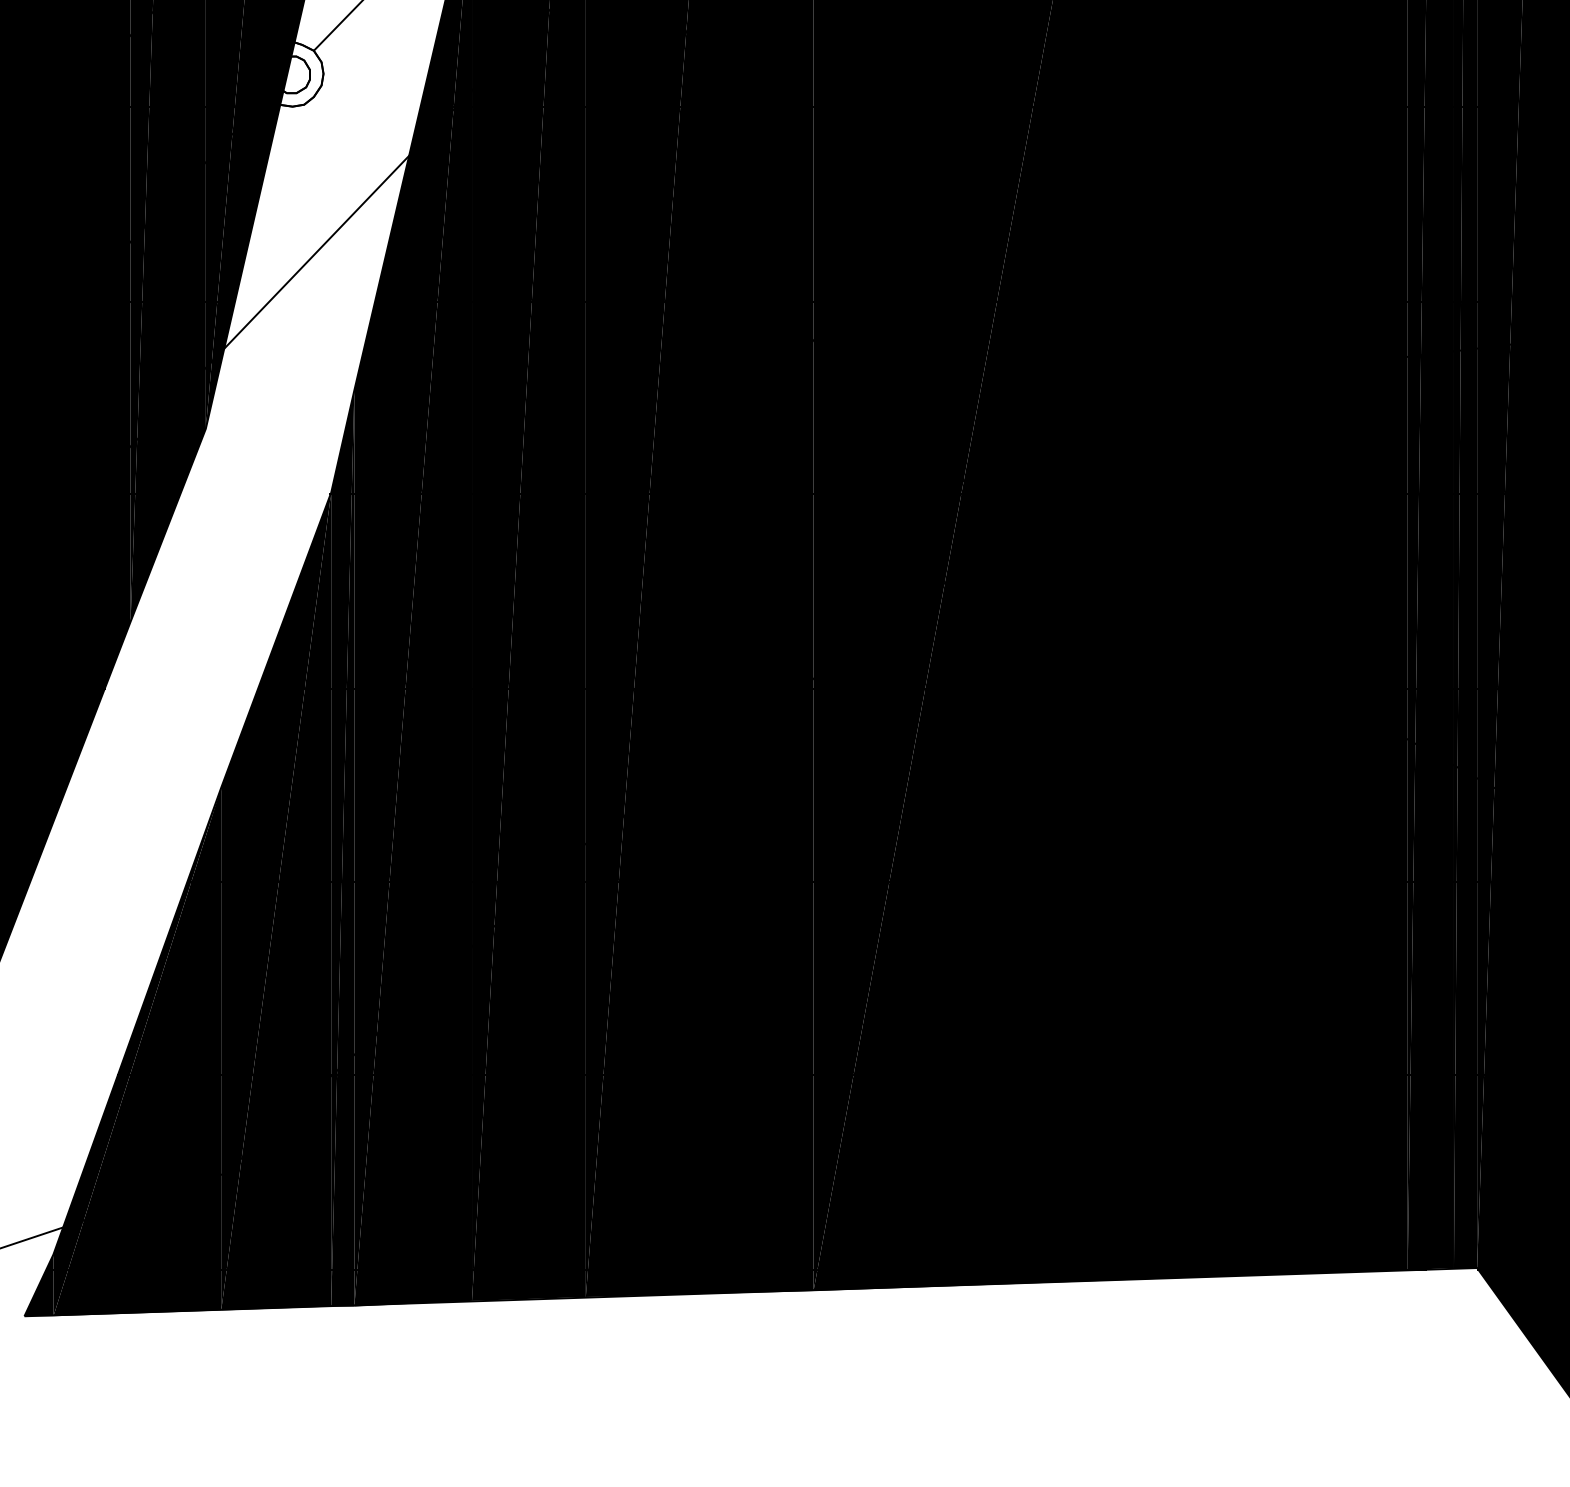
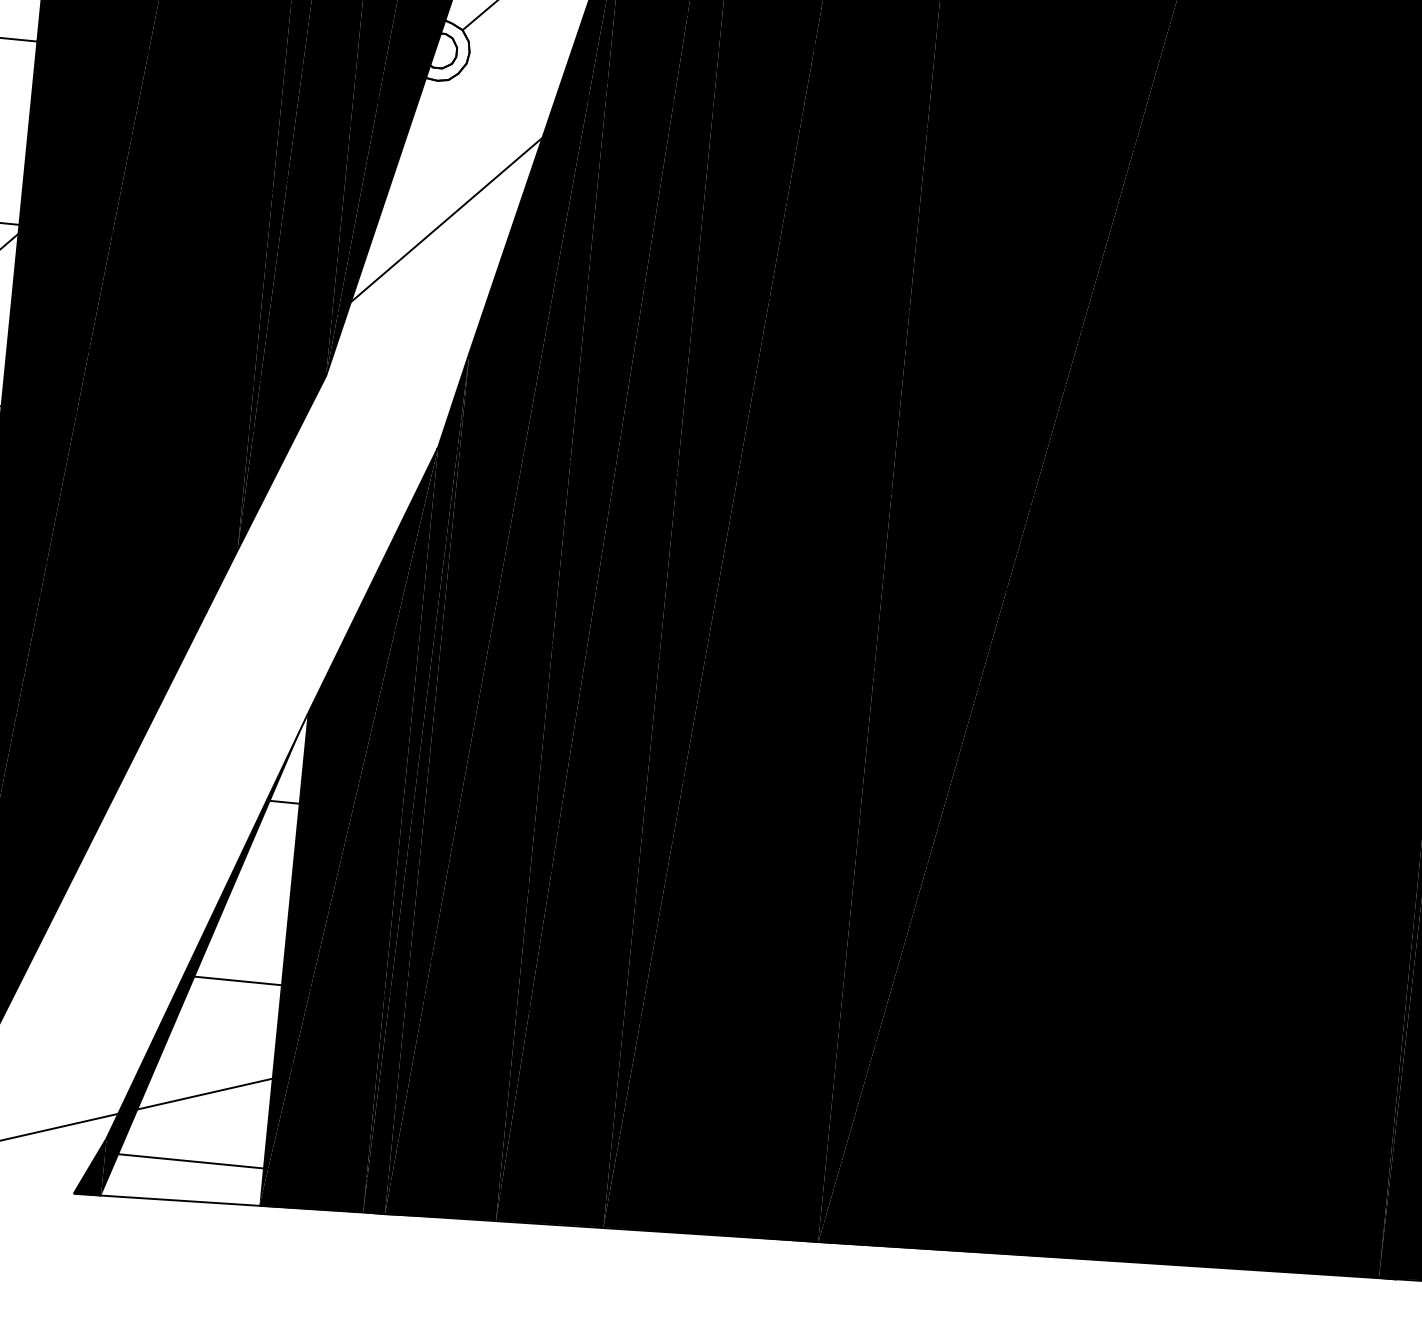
fill: (137, 1051) -> (204, 955), removed

